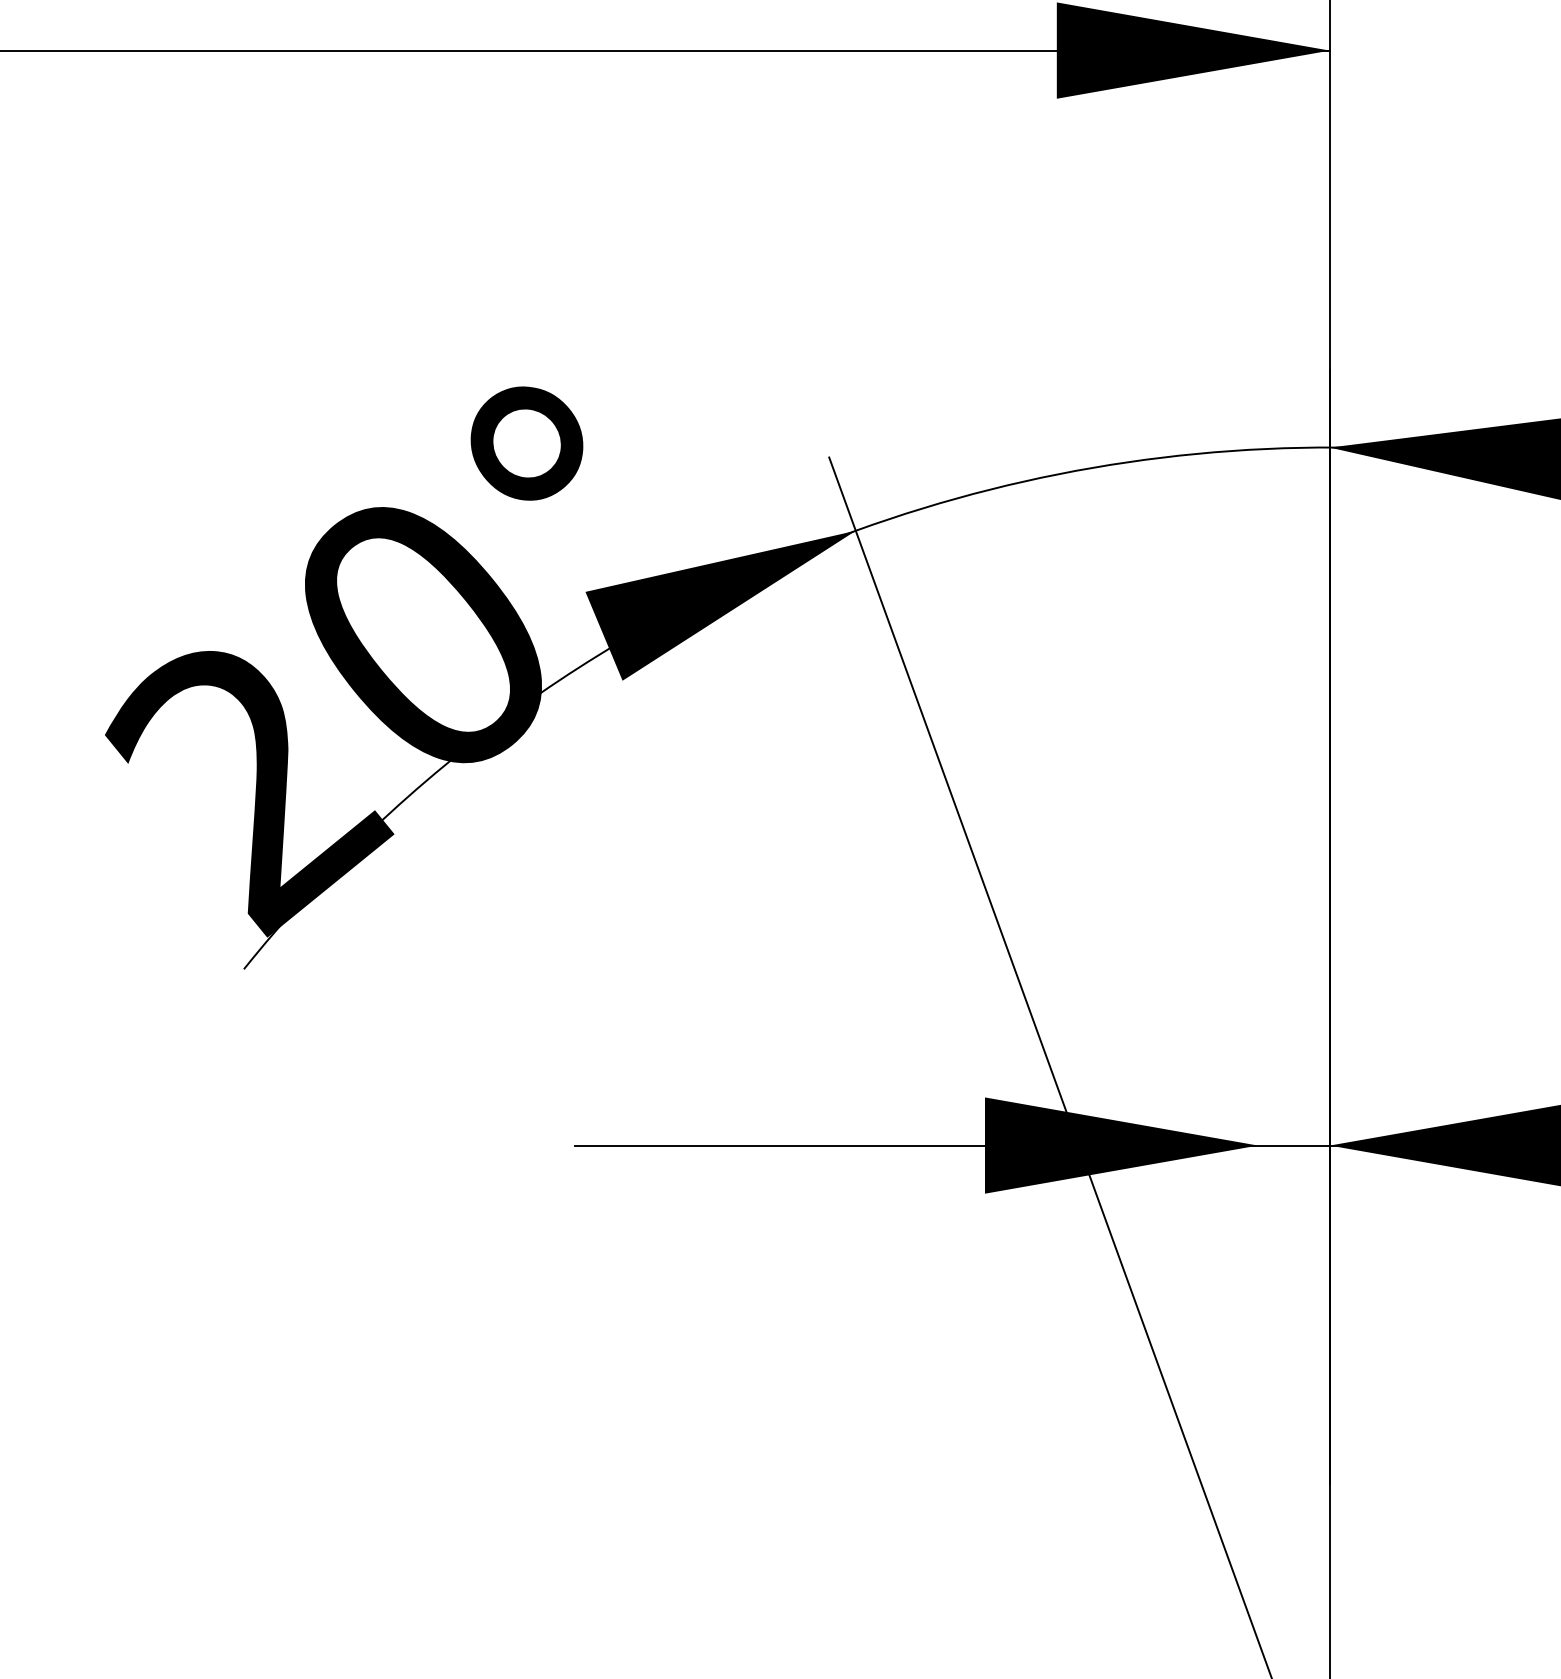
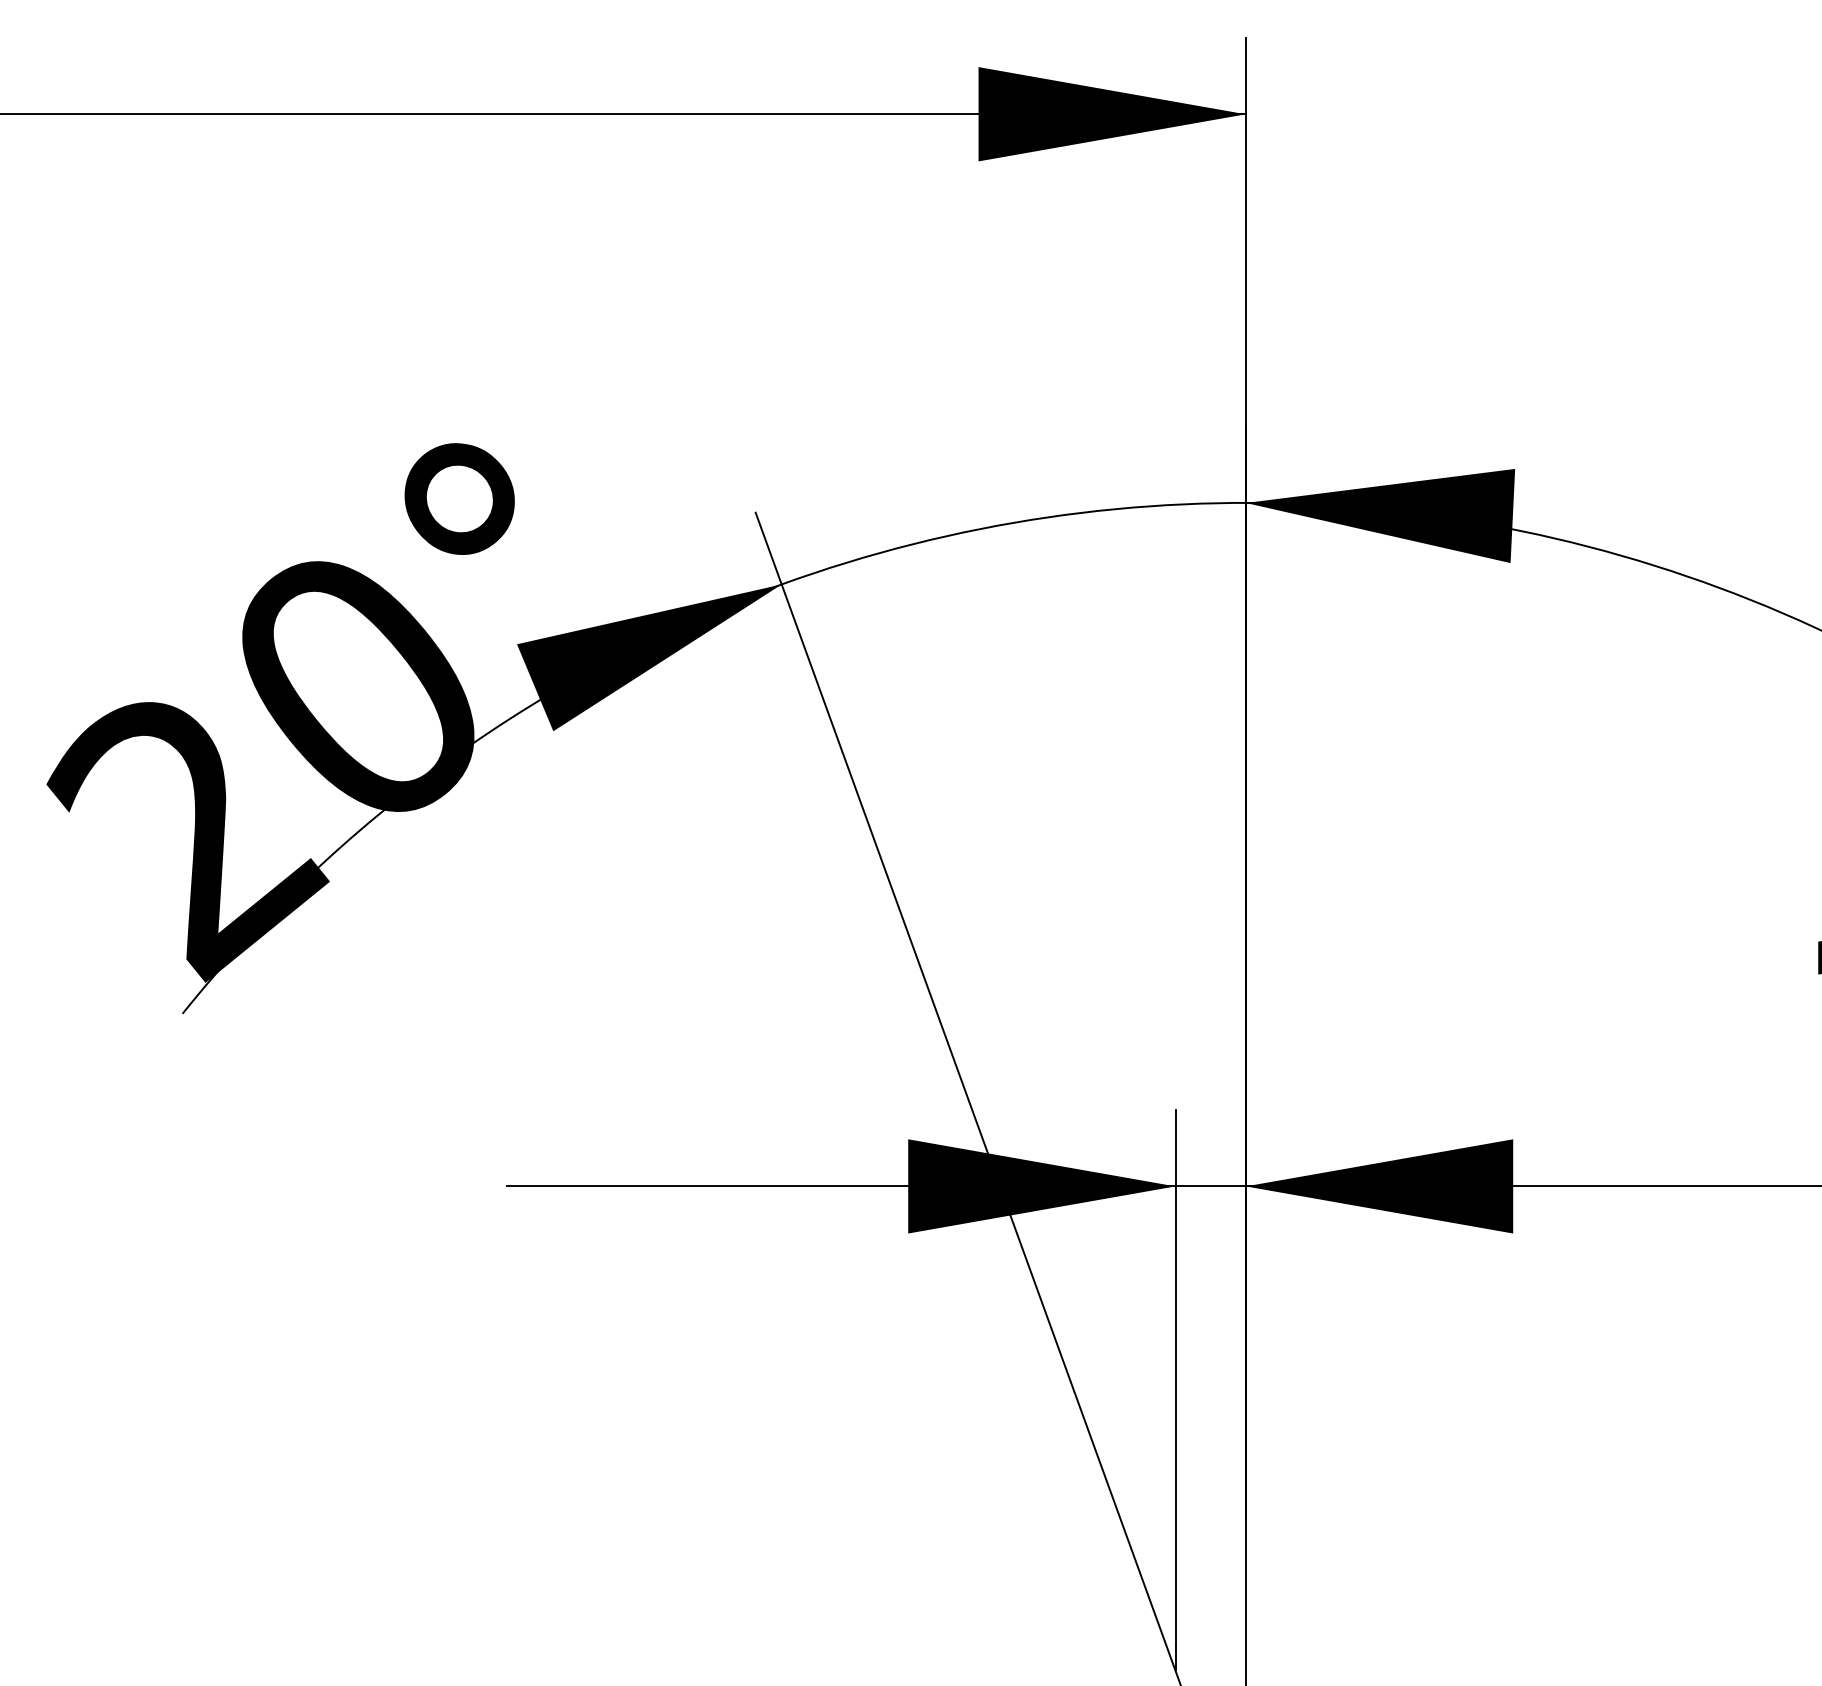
line: (1257, 1354) -> (1175, 1390), added

